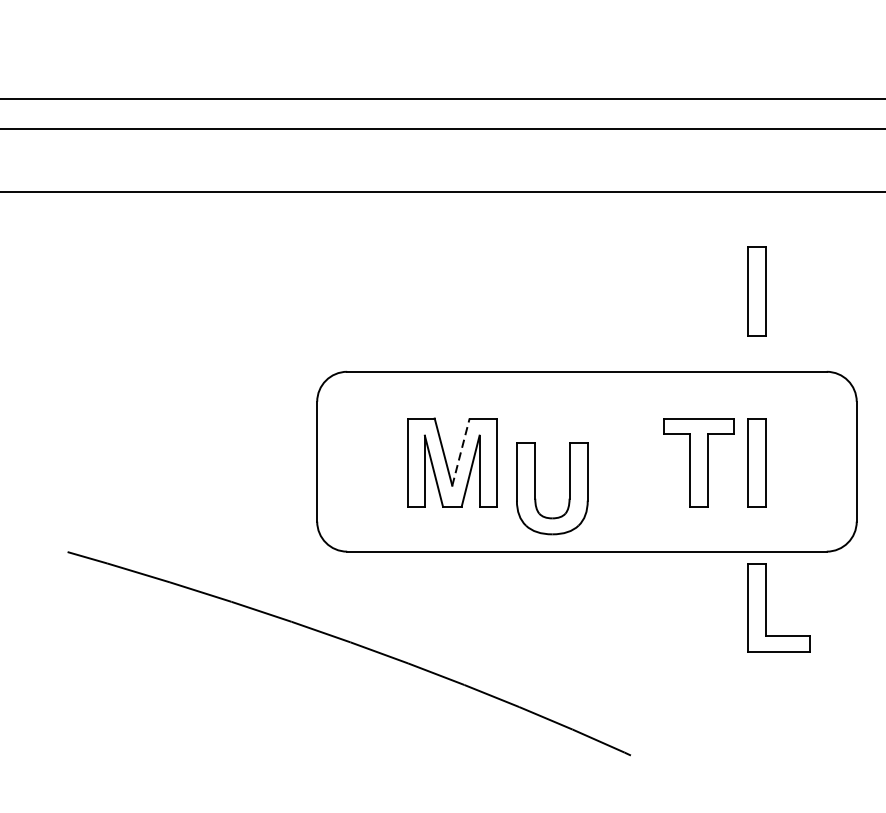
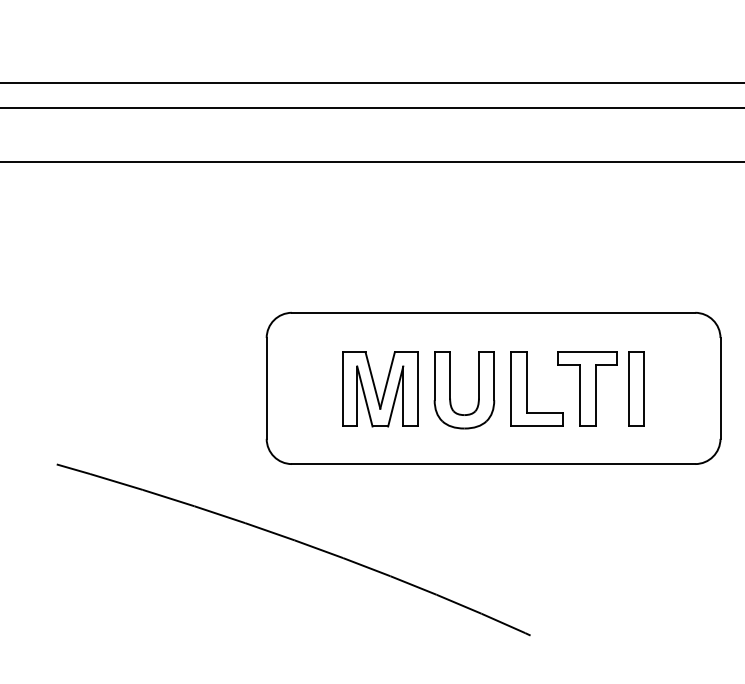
part: (756, 290) -> (636, 244), removed
line: (460, 451) -> (387, 379), dashed -> solid
part: (535, 489) -> (450, 390), moved
part: (767, 606) -> (527, 388), moved

